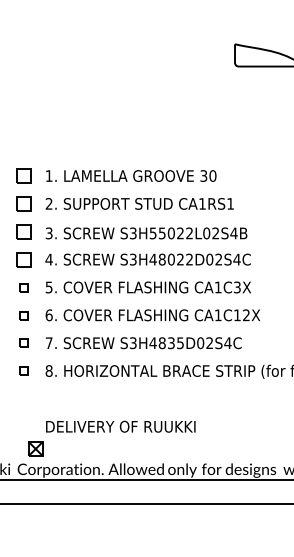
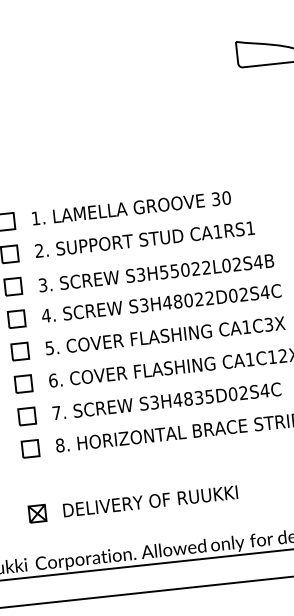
part: (23, 287) -> (19, 351), size x1.67
part: (23, 315) -> (23, 383), size x1.67
part: (23, 342) -> (26, 415), size x1.67
part: (23, 370) -> (30, 448), size x1.67
part: (35, 448) -> (37, 513), moved

